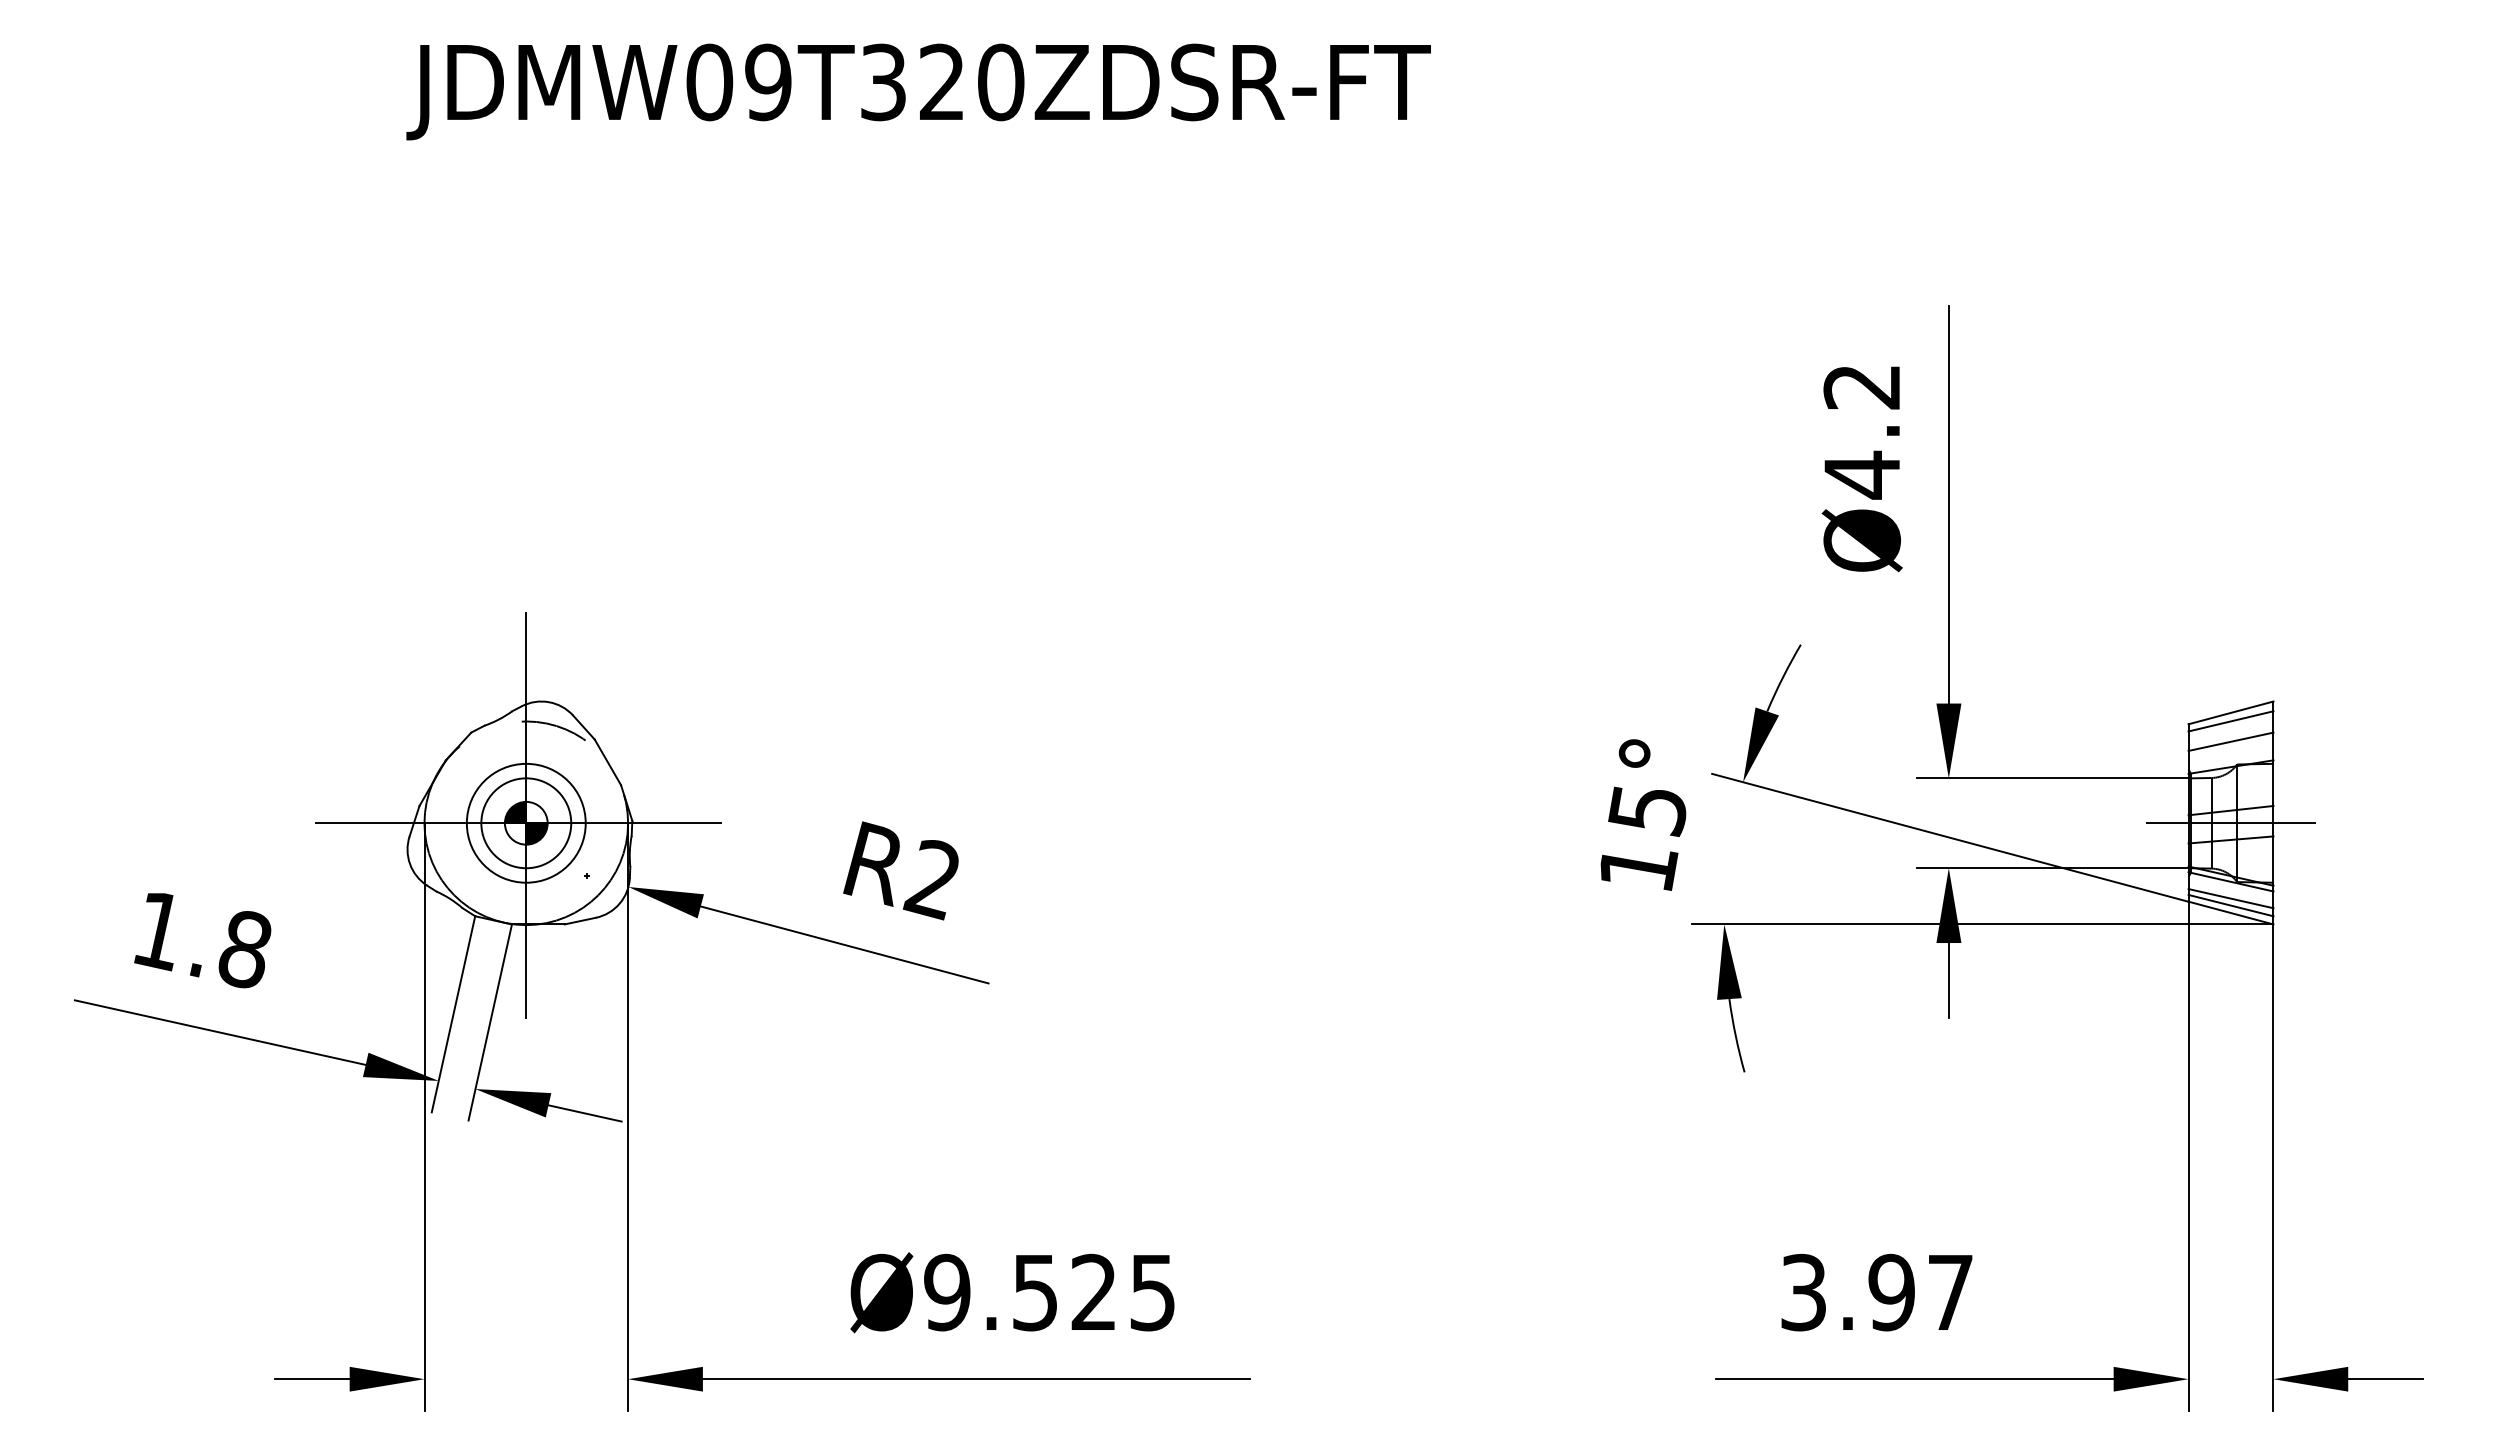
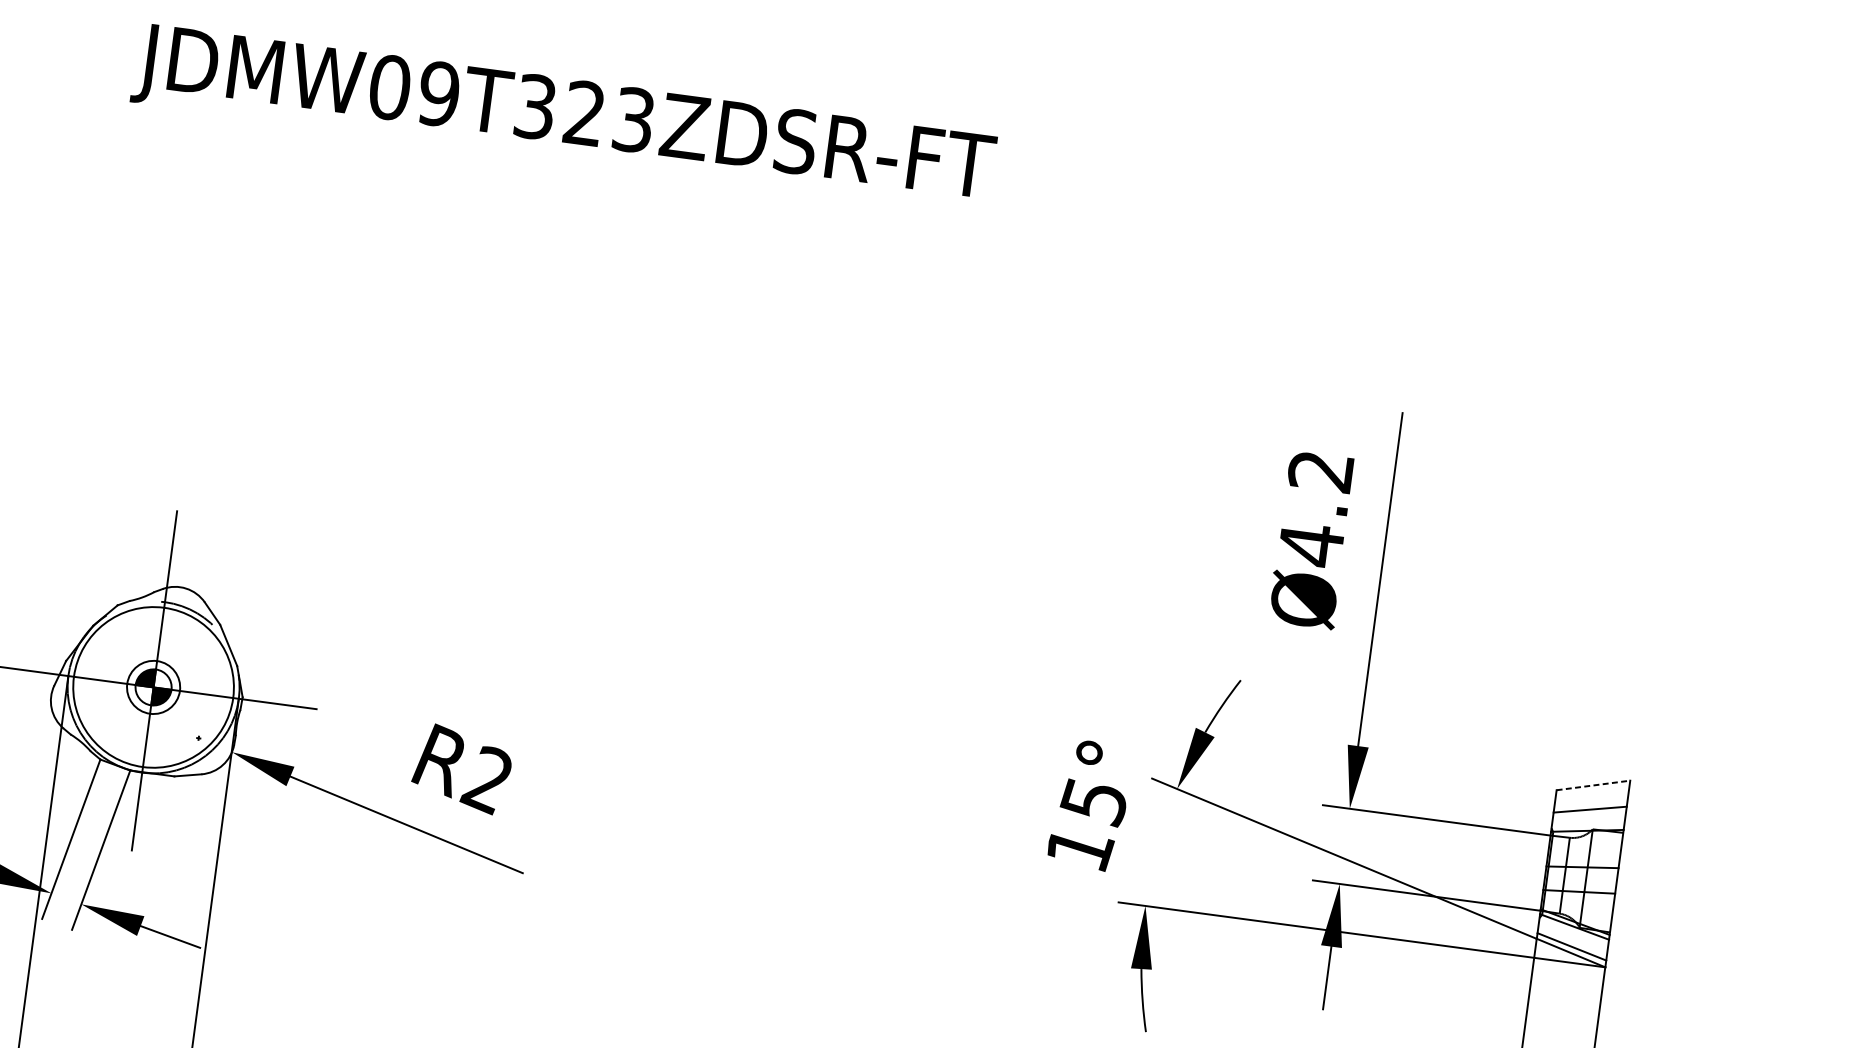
text: (1001, 82) -> (634, 120), JDMW09T320ZDSR-FT -> JDMW09T323ZDSR-FT
line: (2231, 712) -> (1593, 785), solid -> dashed
line: (2230, 721) -> (1592, 792), removed
circle: (525, 822) -> (153, 686), size x1.6
circle: (526, 823) -> (153, 687), size x0.7
line: (2230, 823) -> (1580, 878), removed
line: (2230, 898) -> (1572, 940), removed

